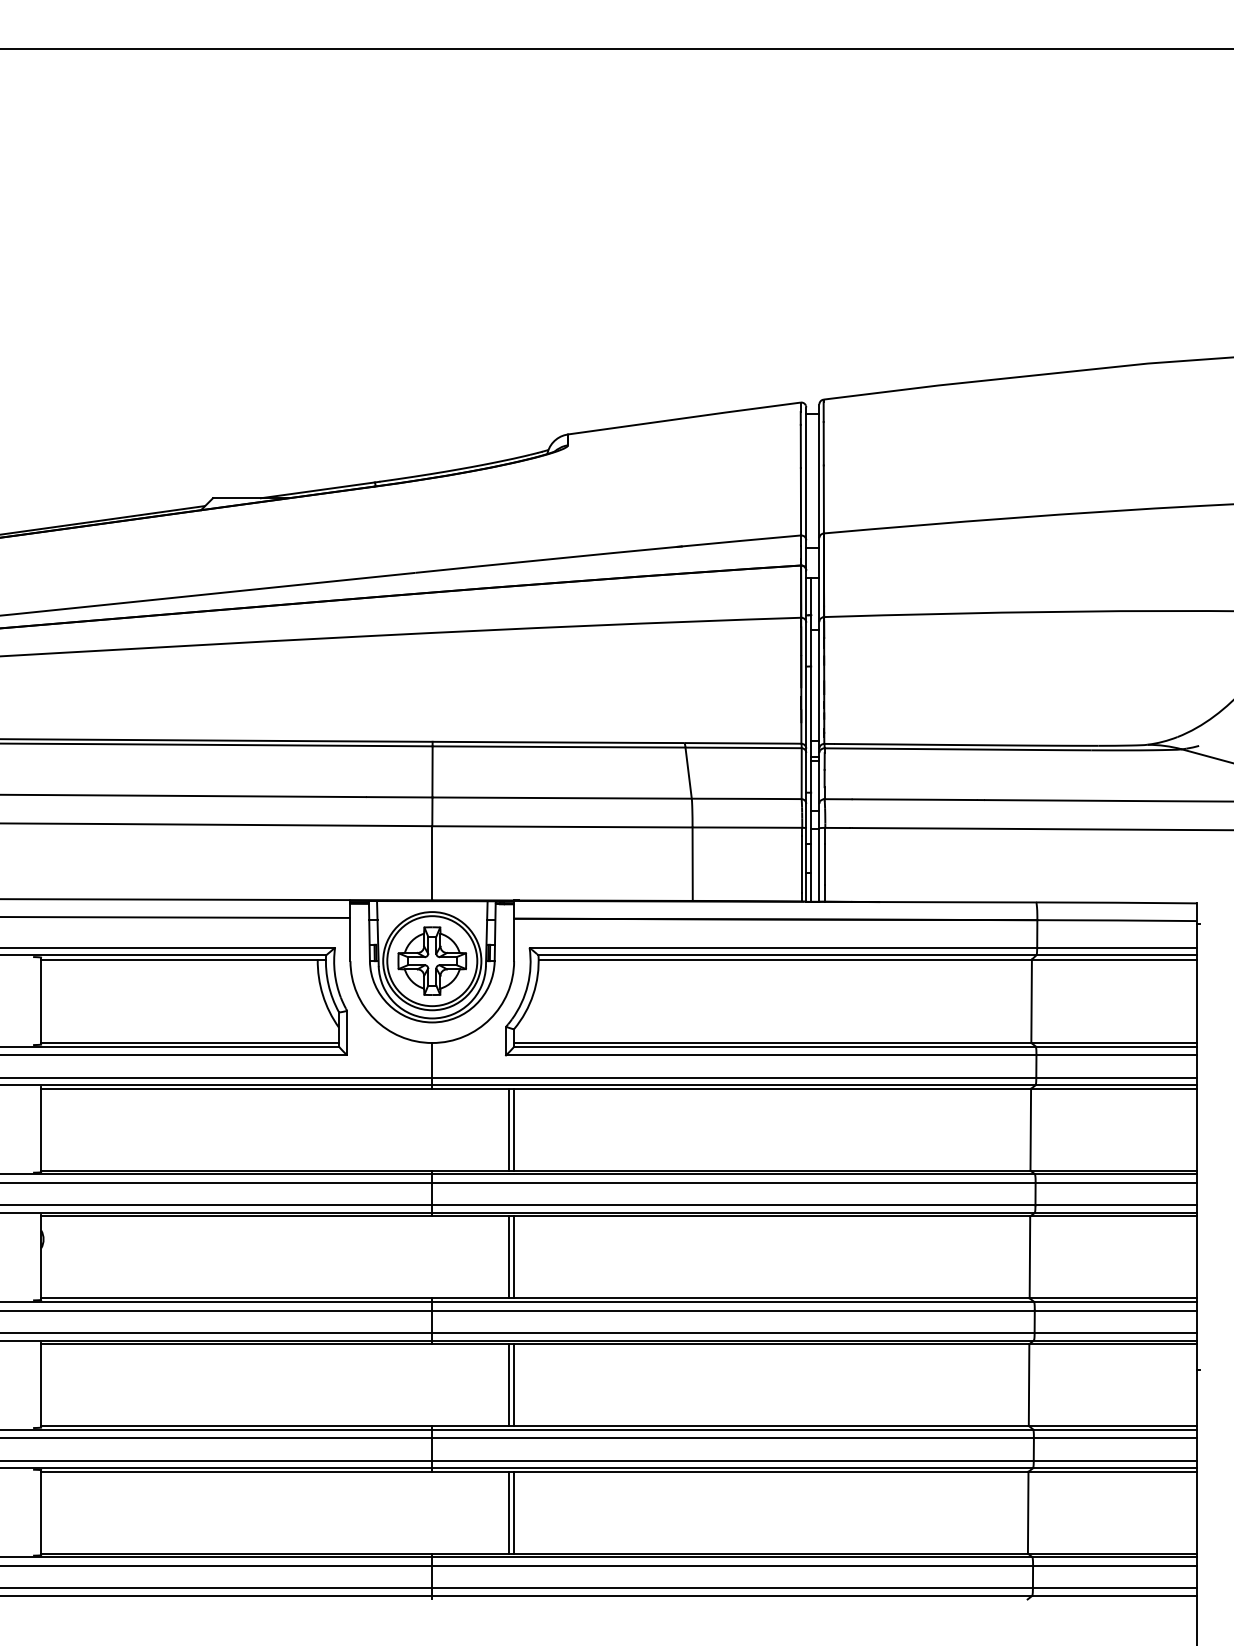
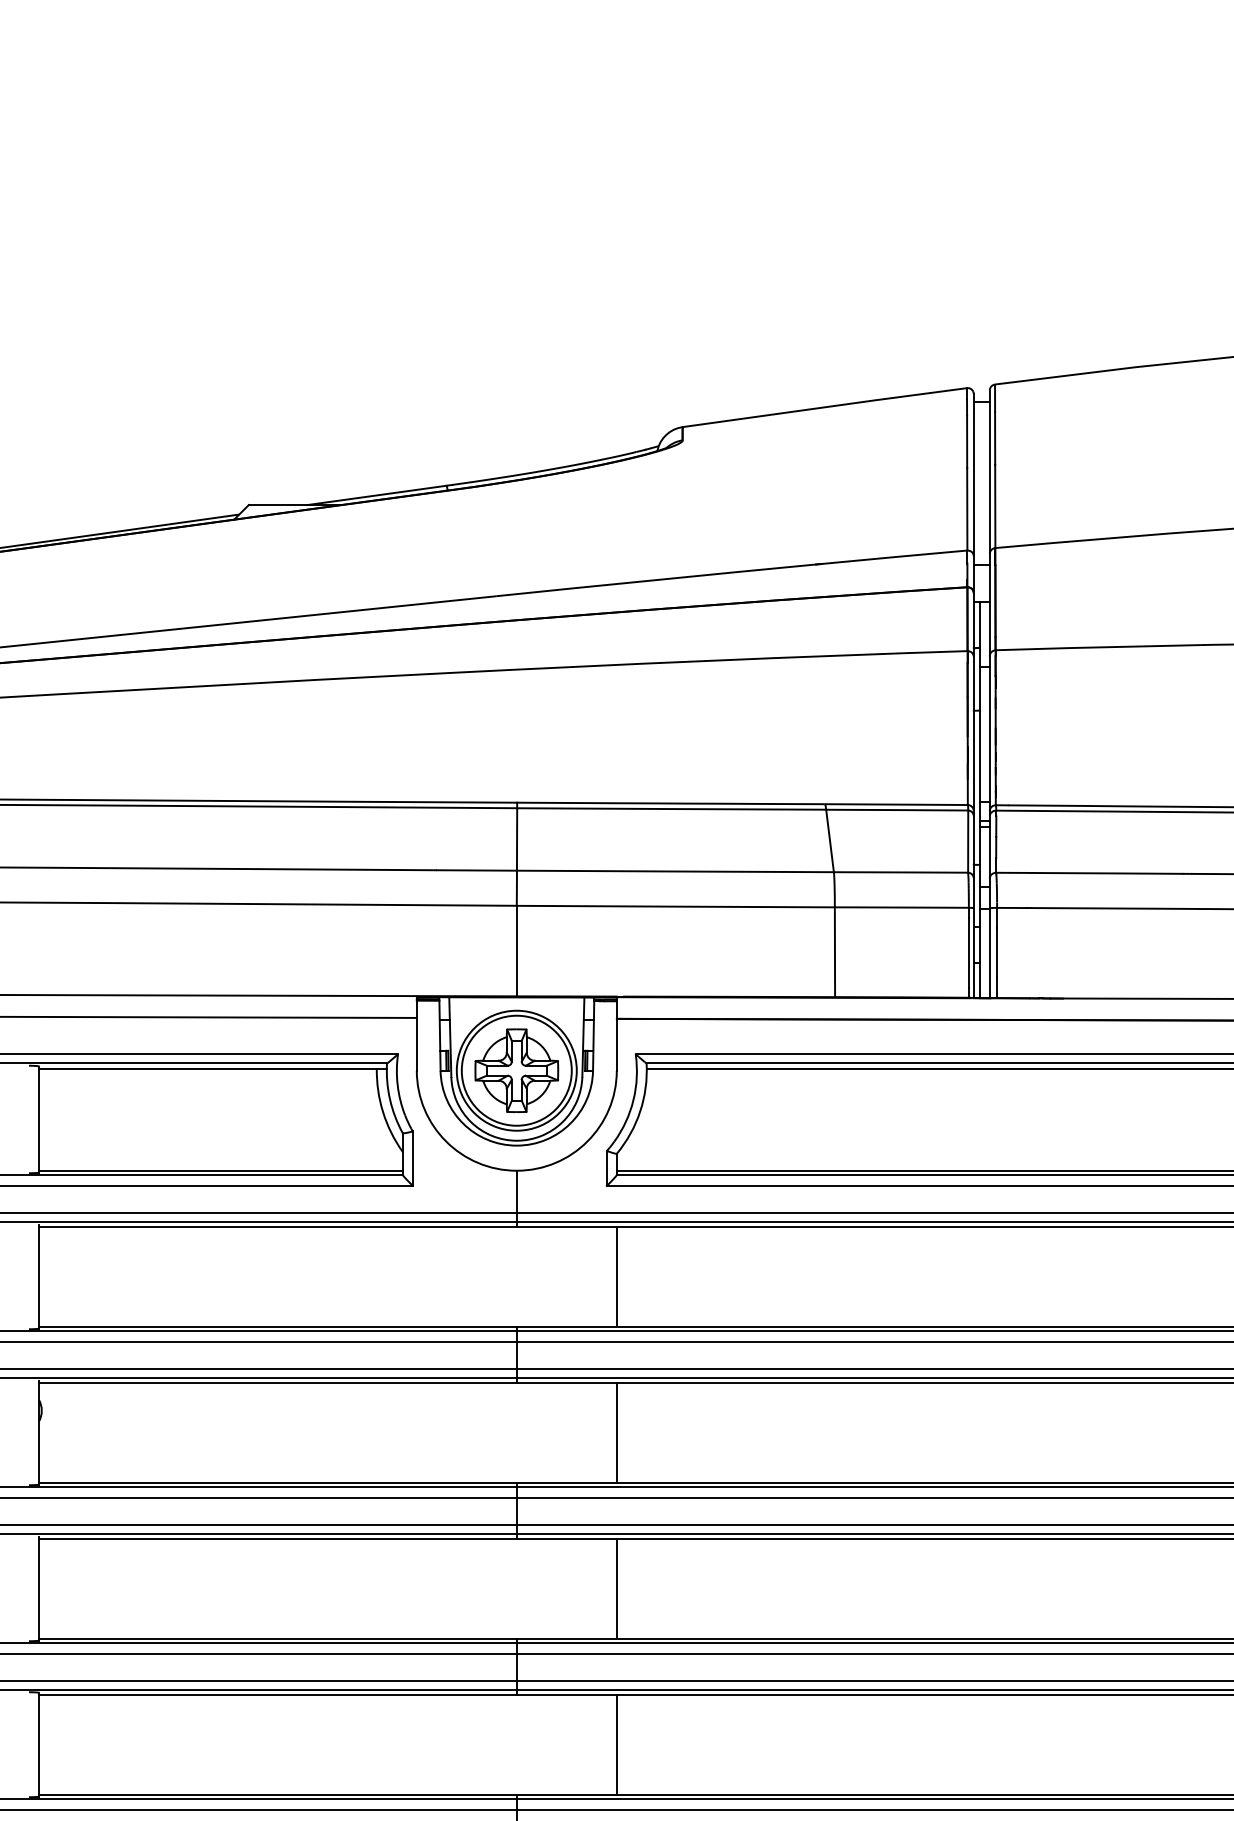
line: (509, 1129) -> (611, 1276), removed
line: (509, 1257) -> (611, 1432), removed
line: (509, 1384) -> (611, 1588), removed
line: (509, 1512) -> (611, 1744), removed

